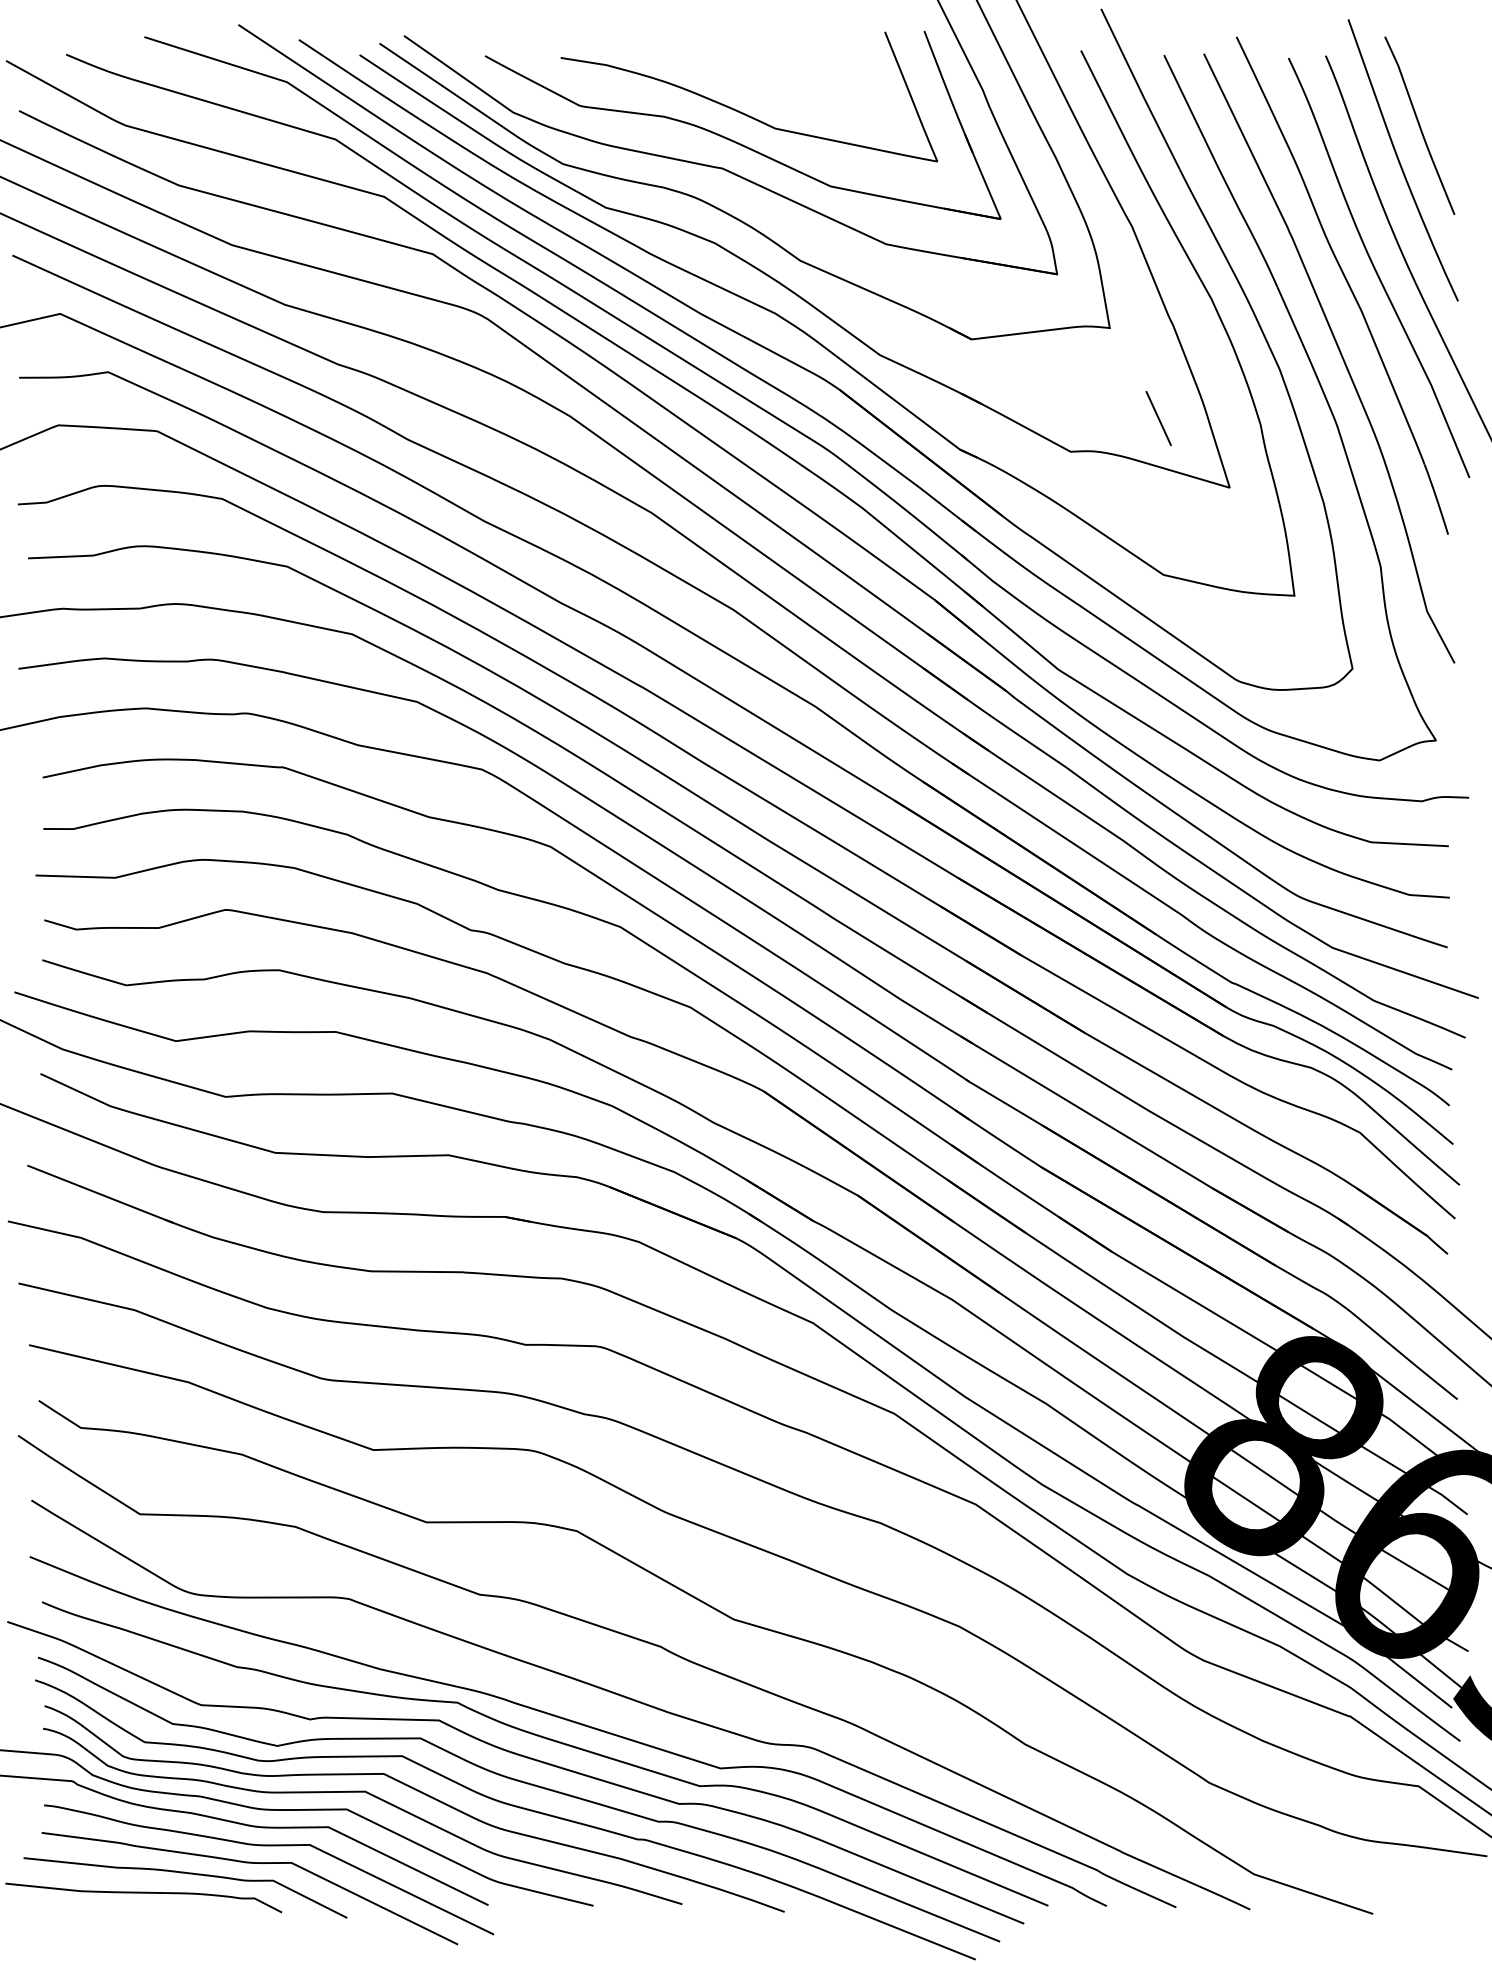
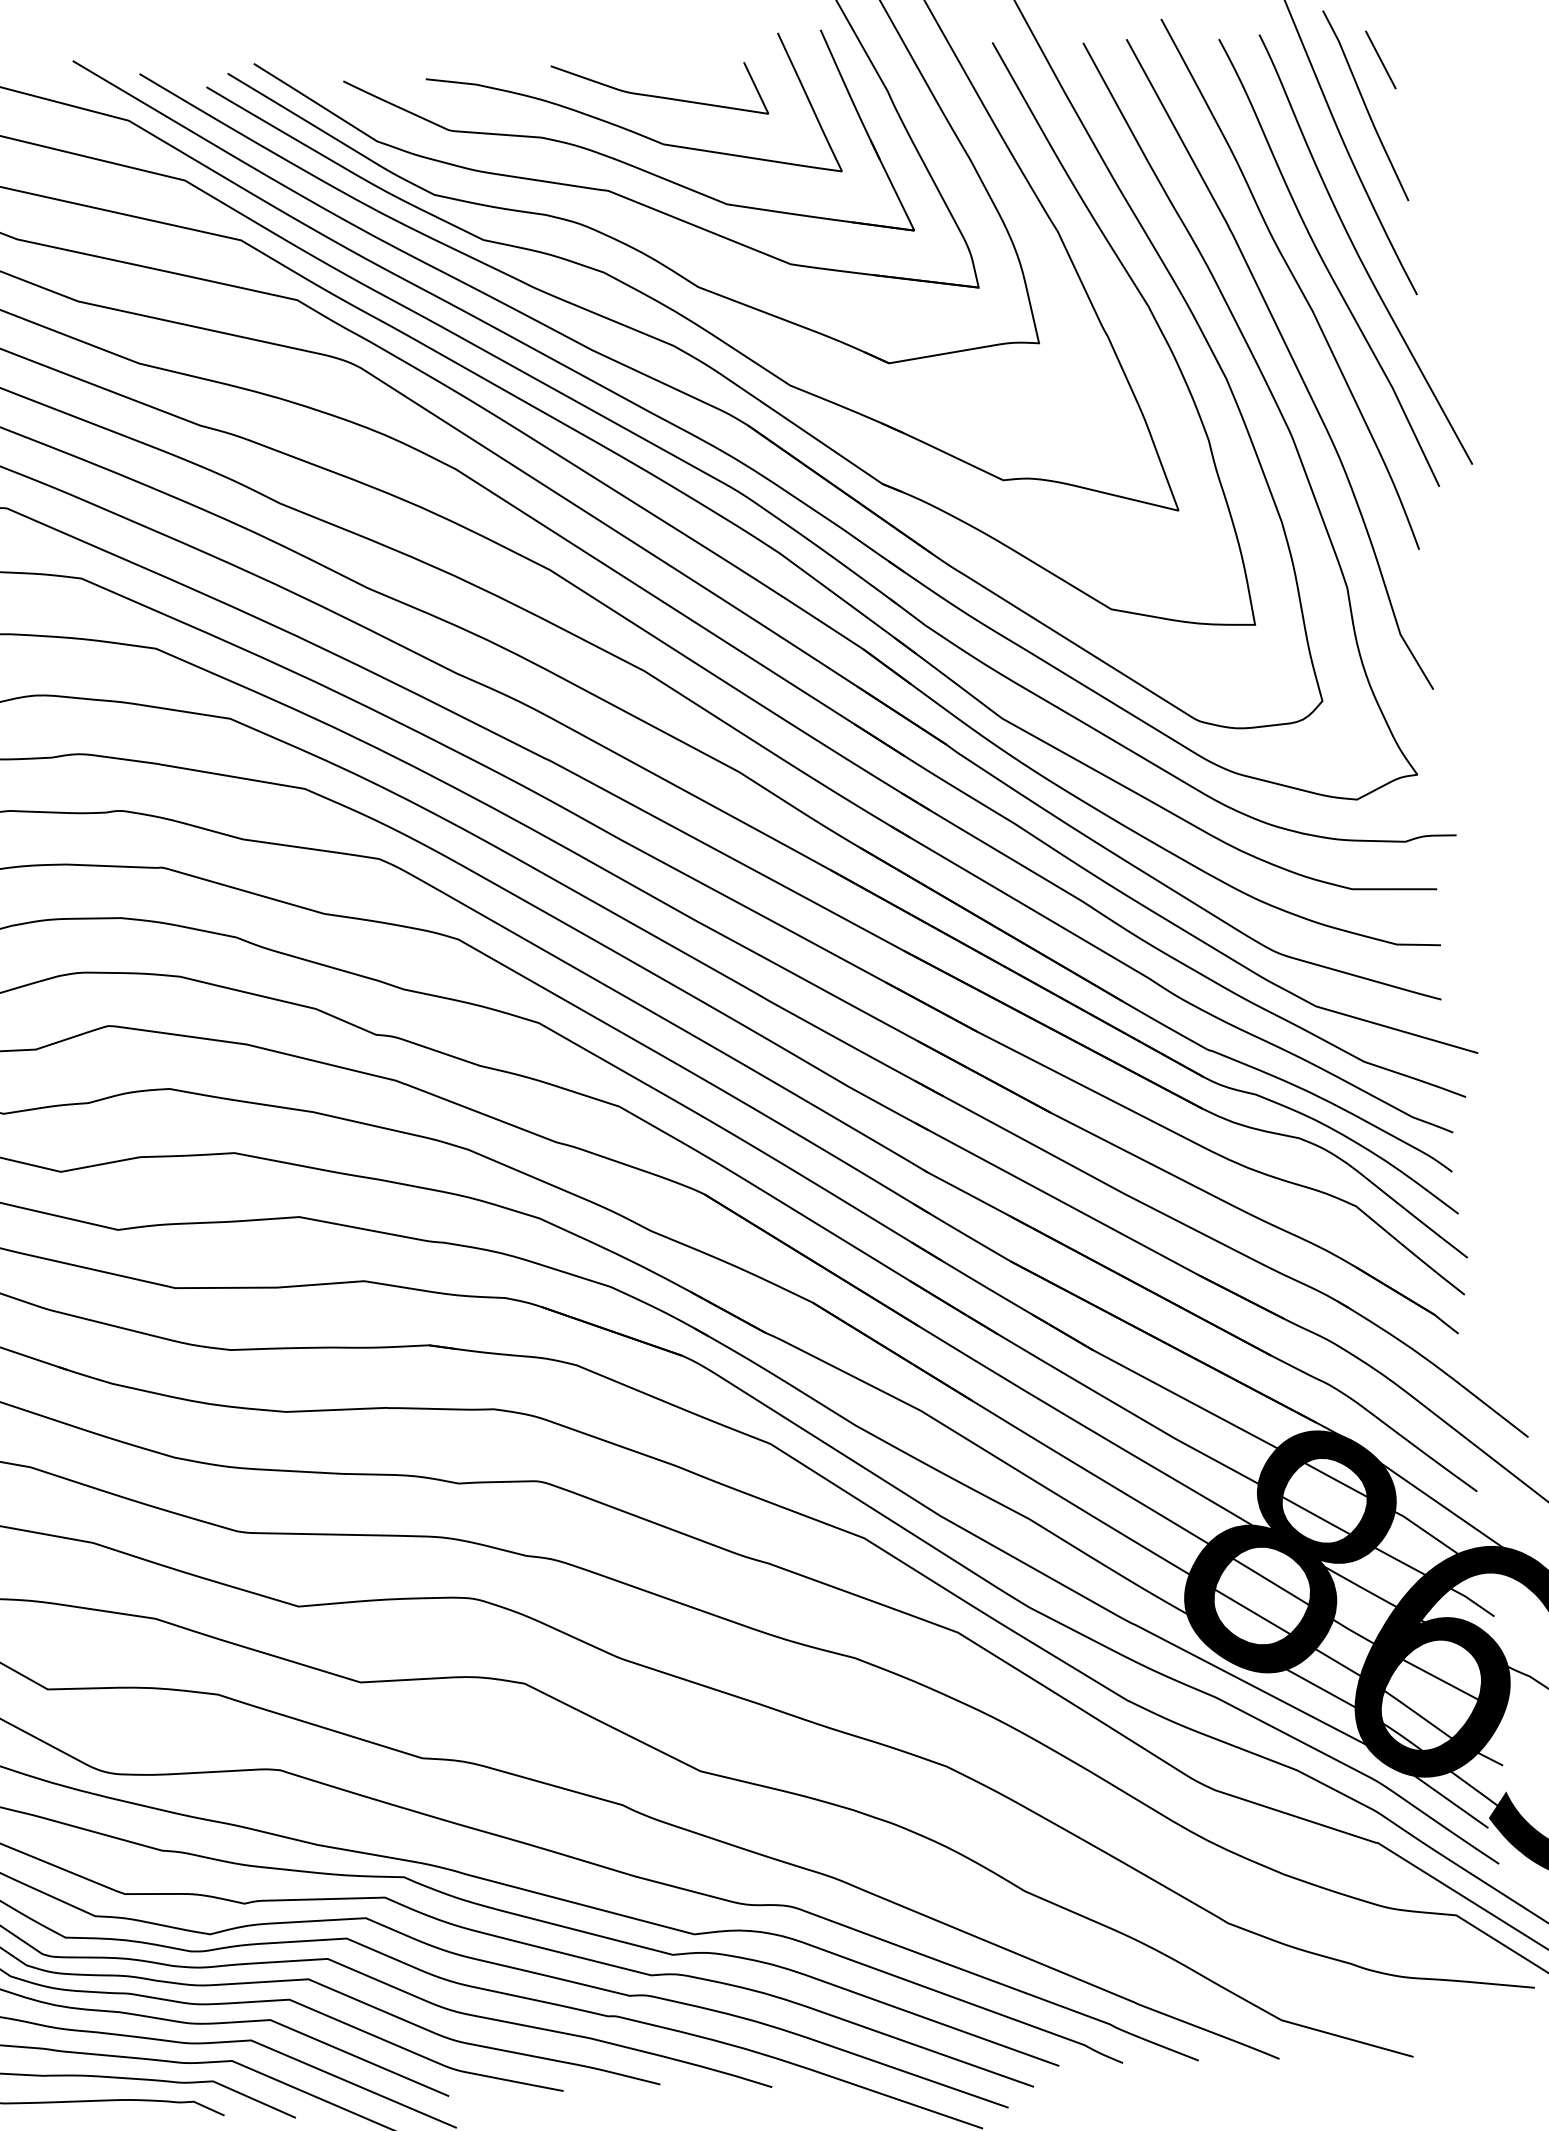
curve: (771, 83) -> (656, 95), added
line: (1158, 418) -> (1380, 59), moved

